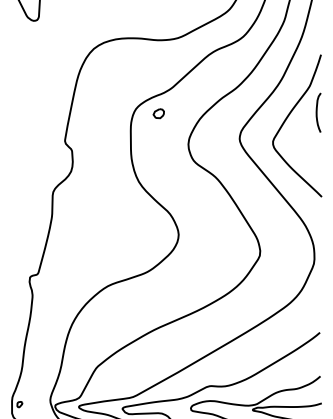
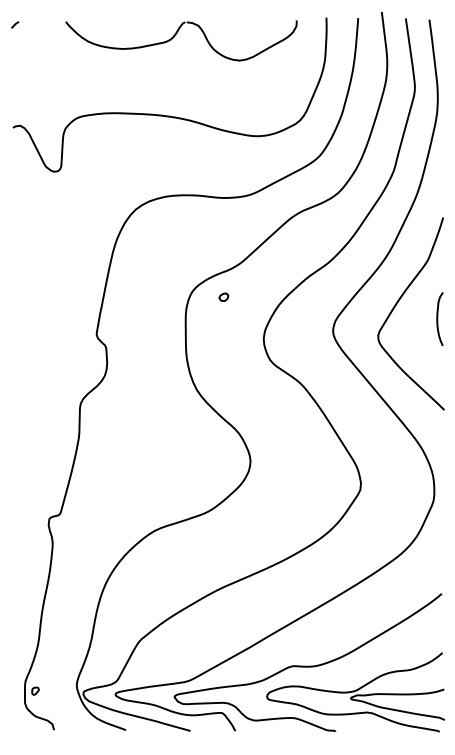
curve: (317, 112) -> (438, 318), moved
part: (158, 113) -> (223, 296), size x0.62

